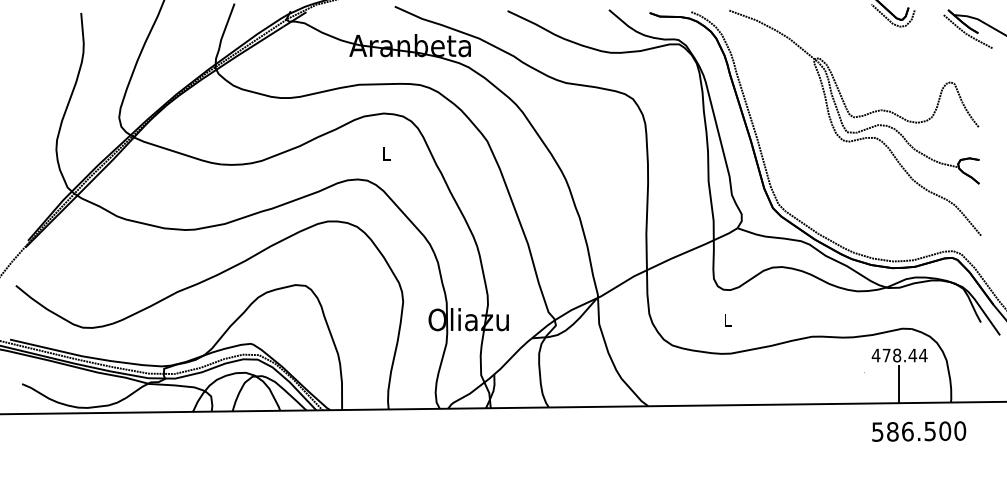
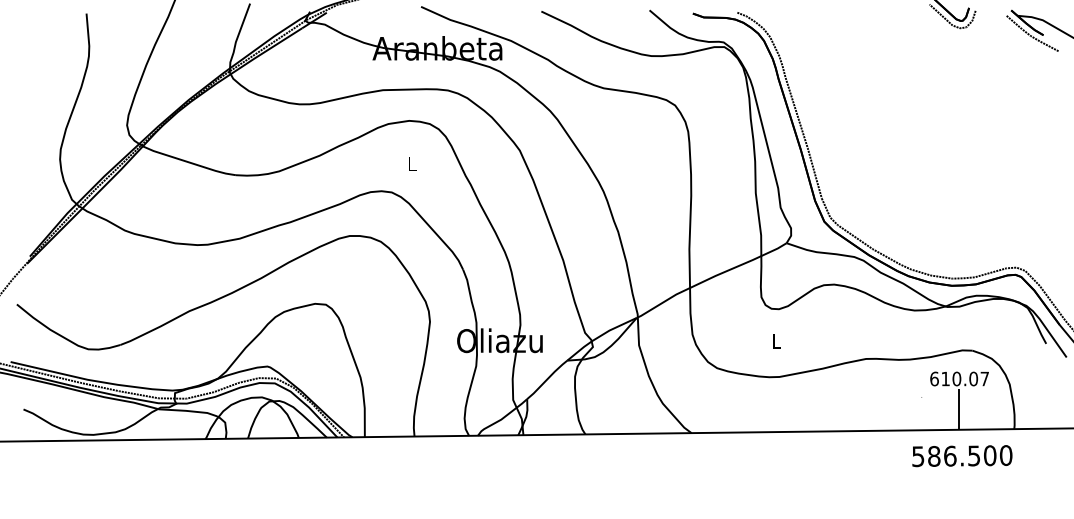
part: (854, 122) -> (911, 130), removed
text: (899, 355) -> (959, 378), 478.44 -> 610.07
text: (919, 431) -> (962, 456), moved

